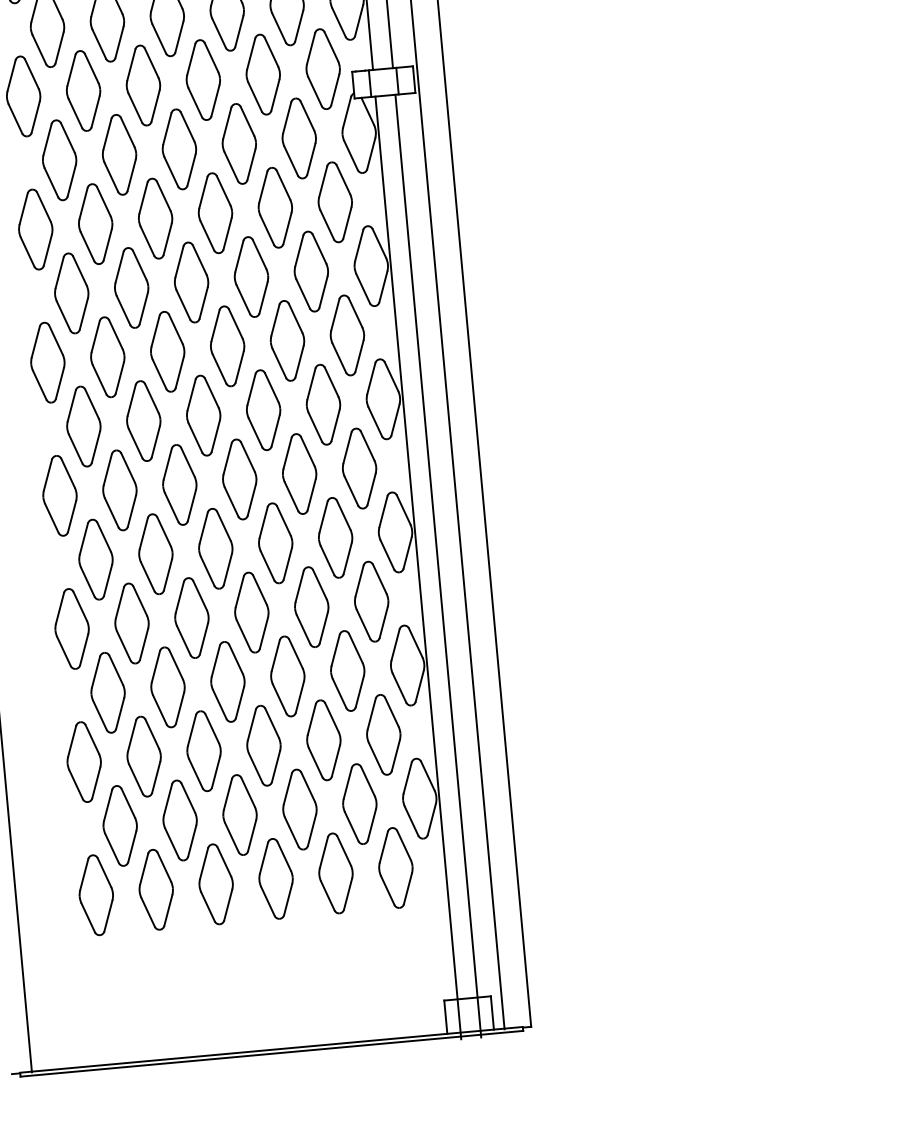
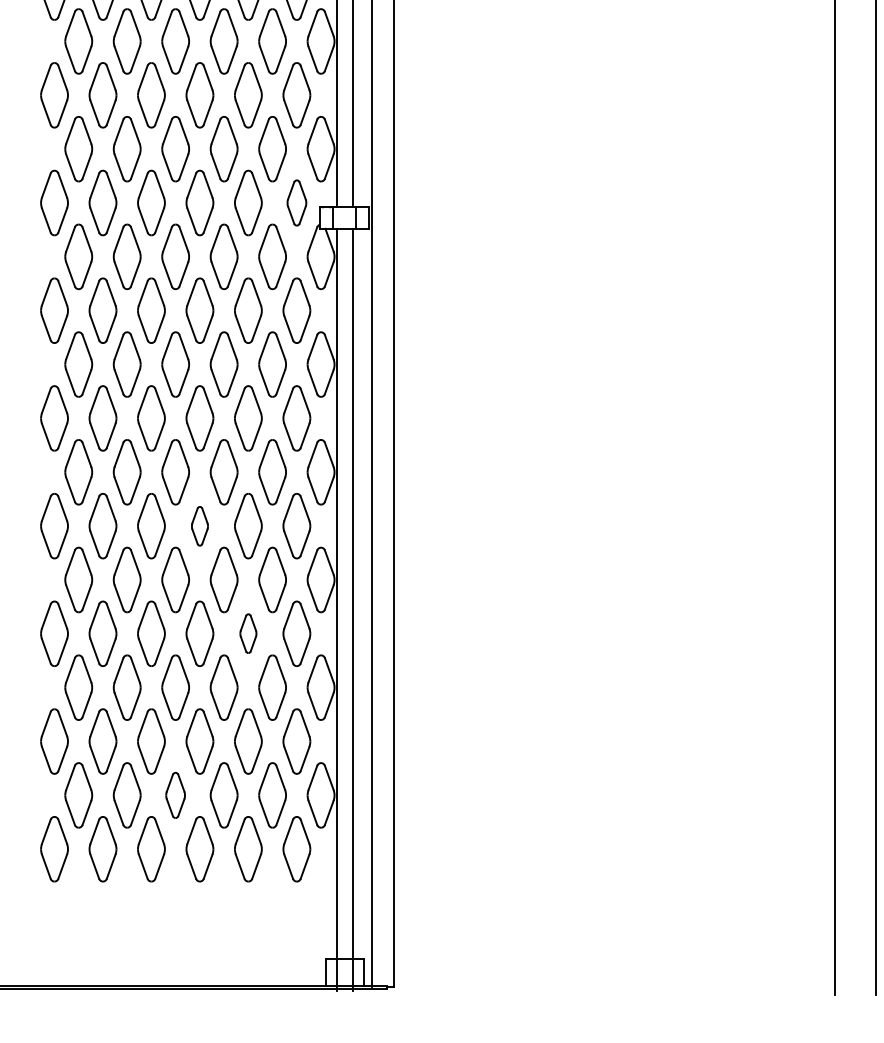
part: (322, 68) -> (296, 202), size x0.7
part: (239, 479) -> (199, 526), size x0.6
part: (311, 606) -> (248, 633), size x0.6
part: (239, 815) -> (175, 795), size x0.7

